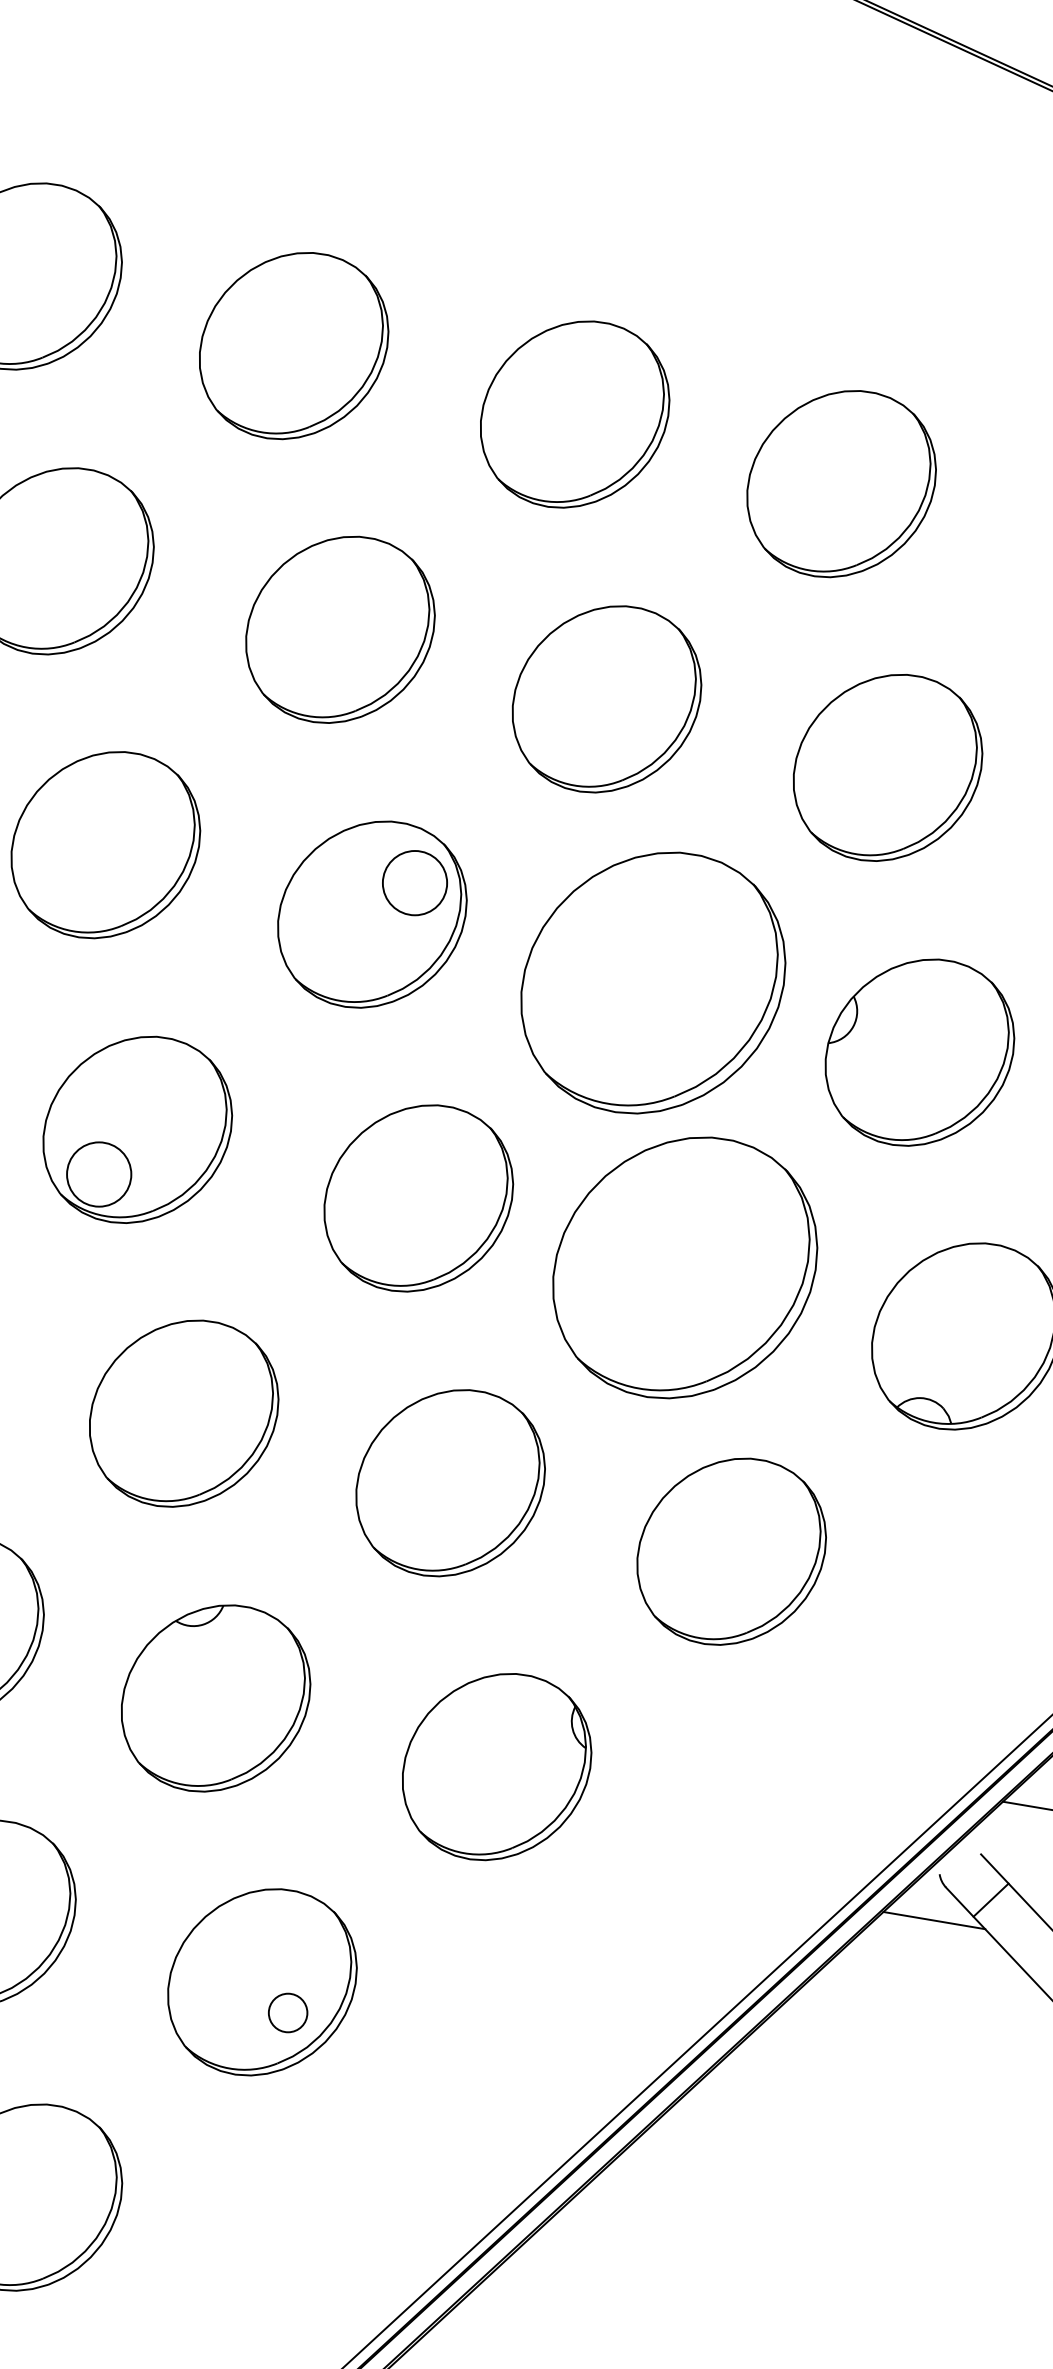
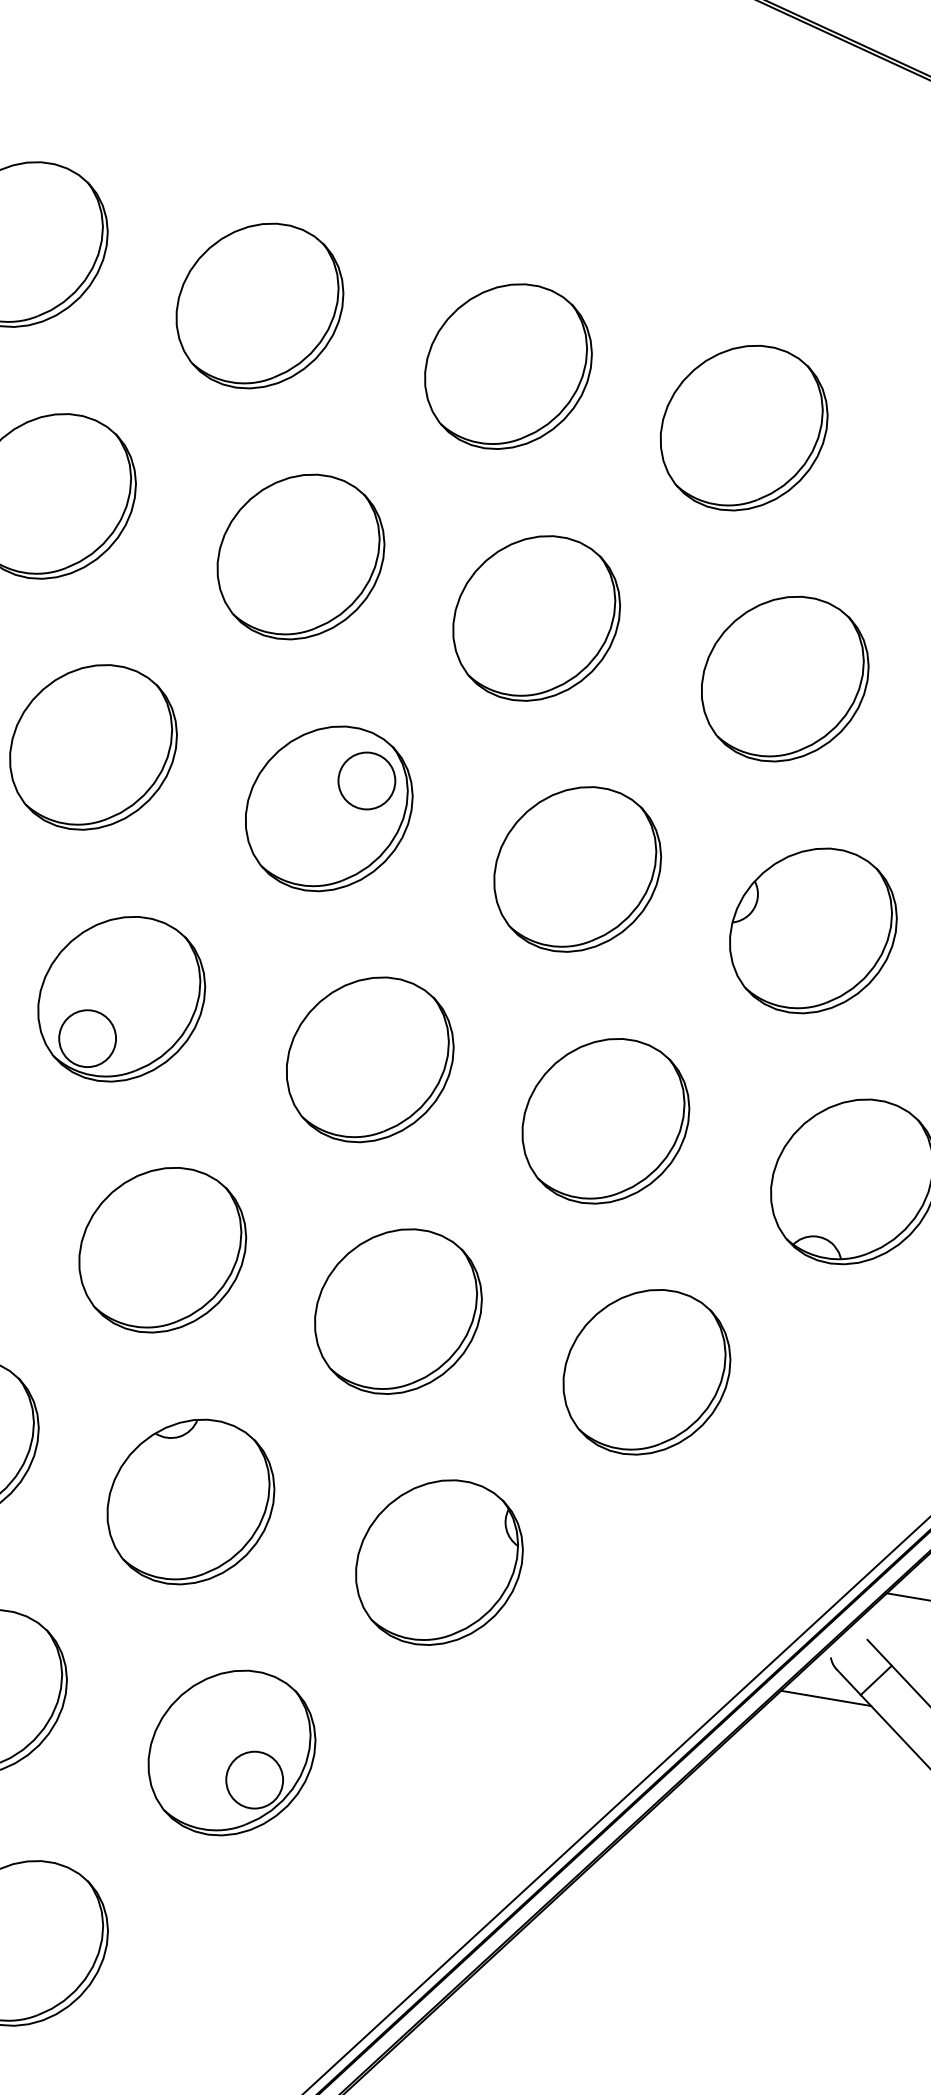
part: (653, 983) -> (577, 869), size x0.71
part: (685, 1267) -> (606, 1120), size x0.71
circle: (287, 2012) -> (254, 1779), size x1.67

